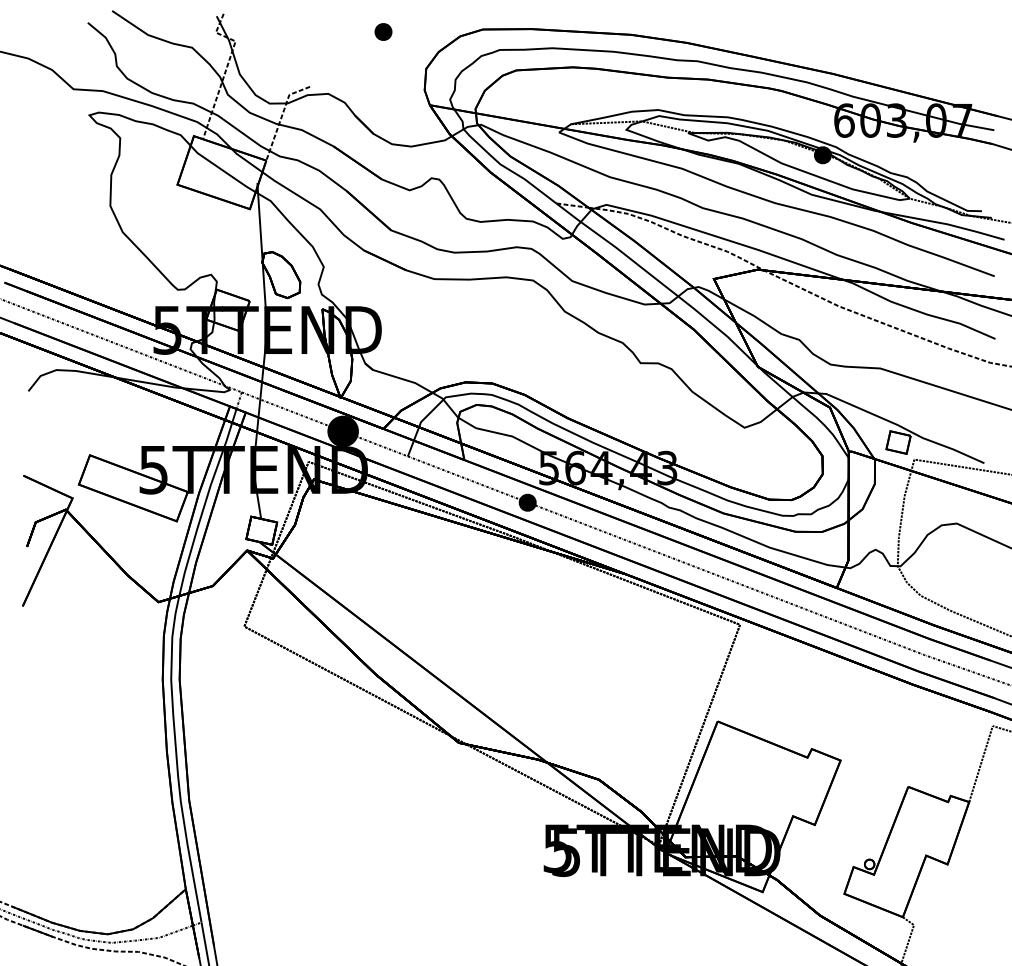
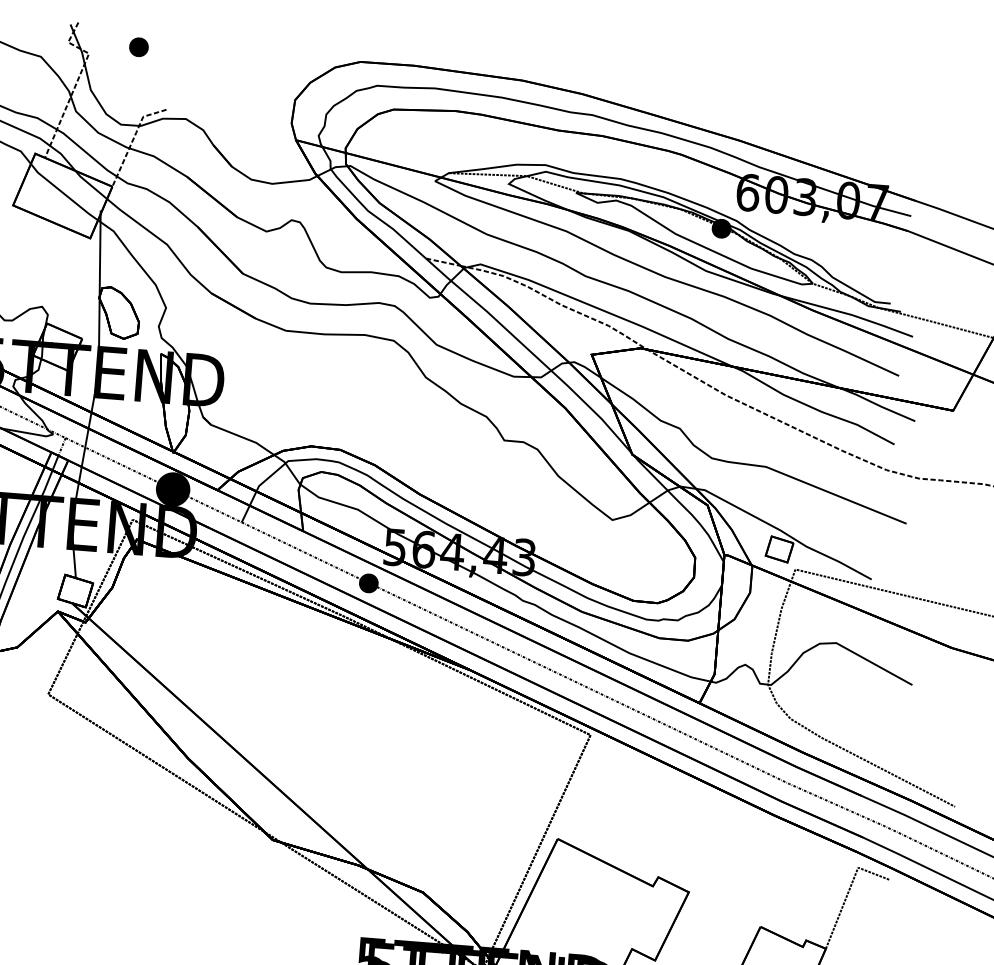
part: (383, 31) -> (139, 46), moved

